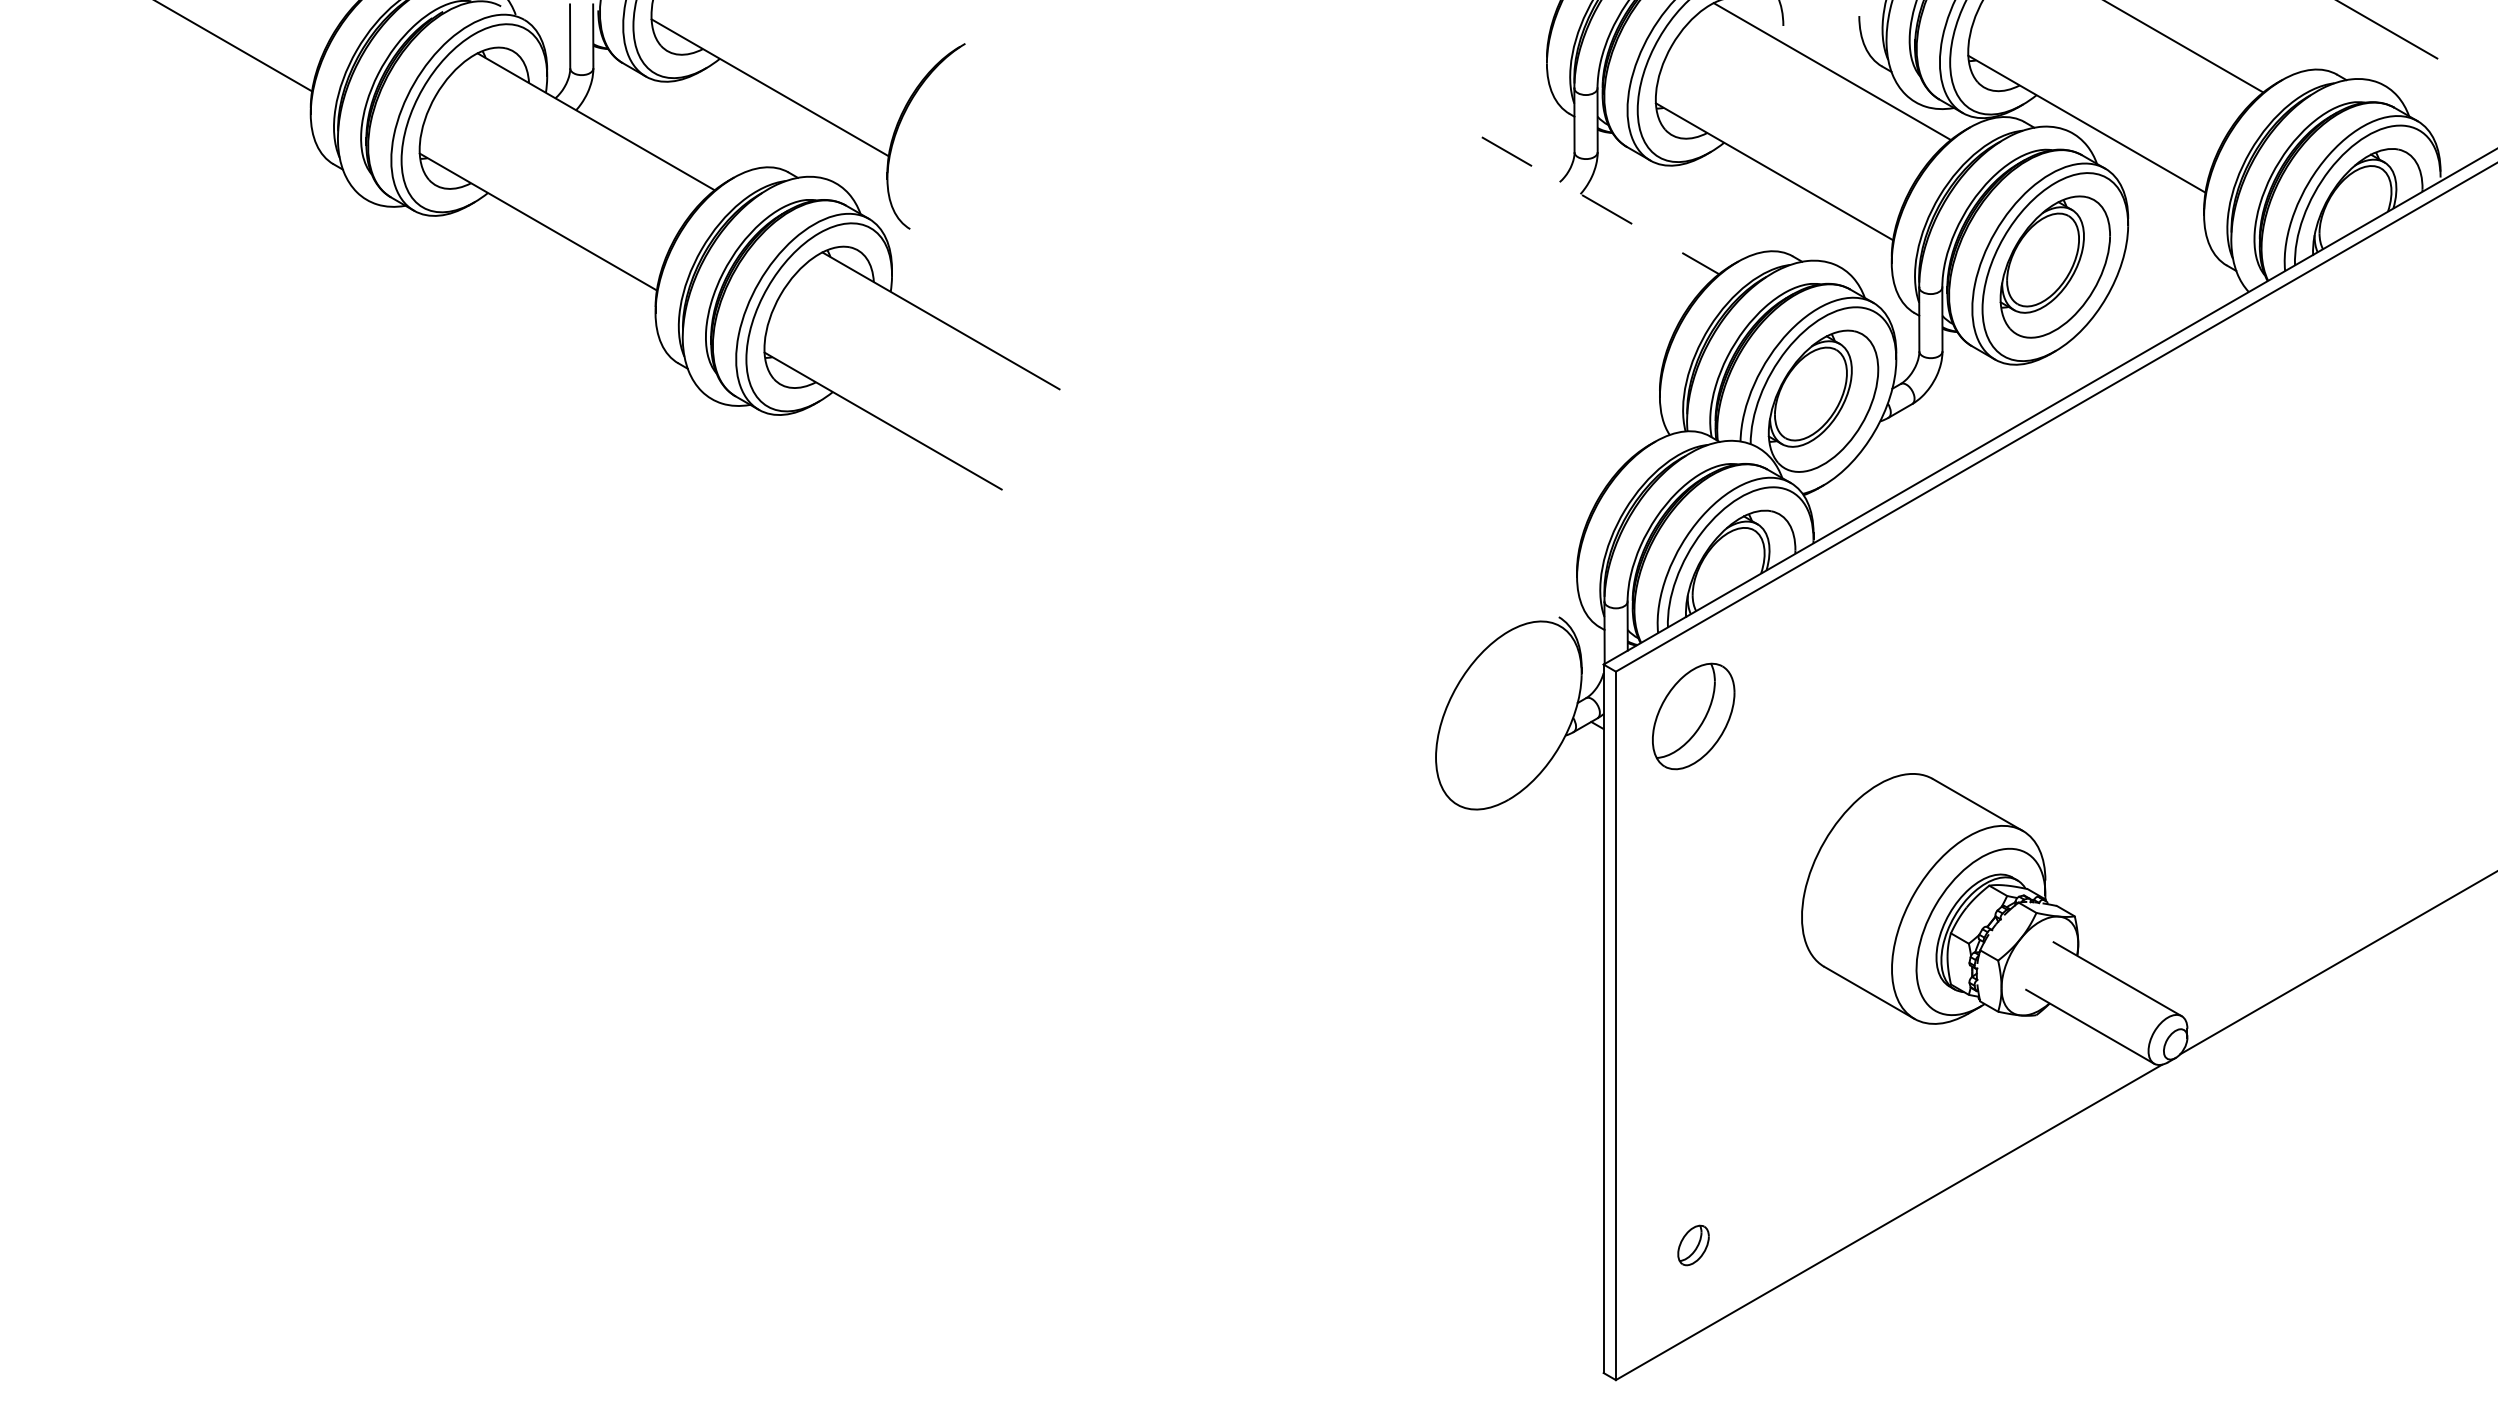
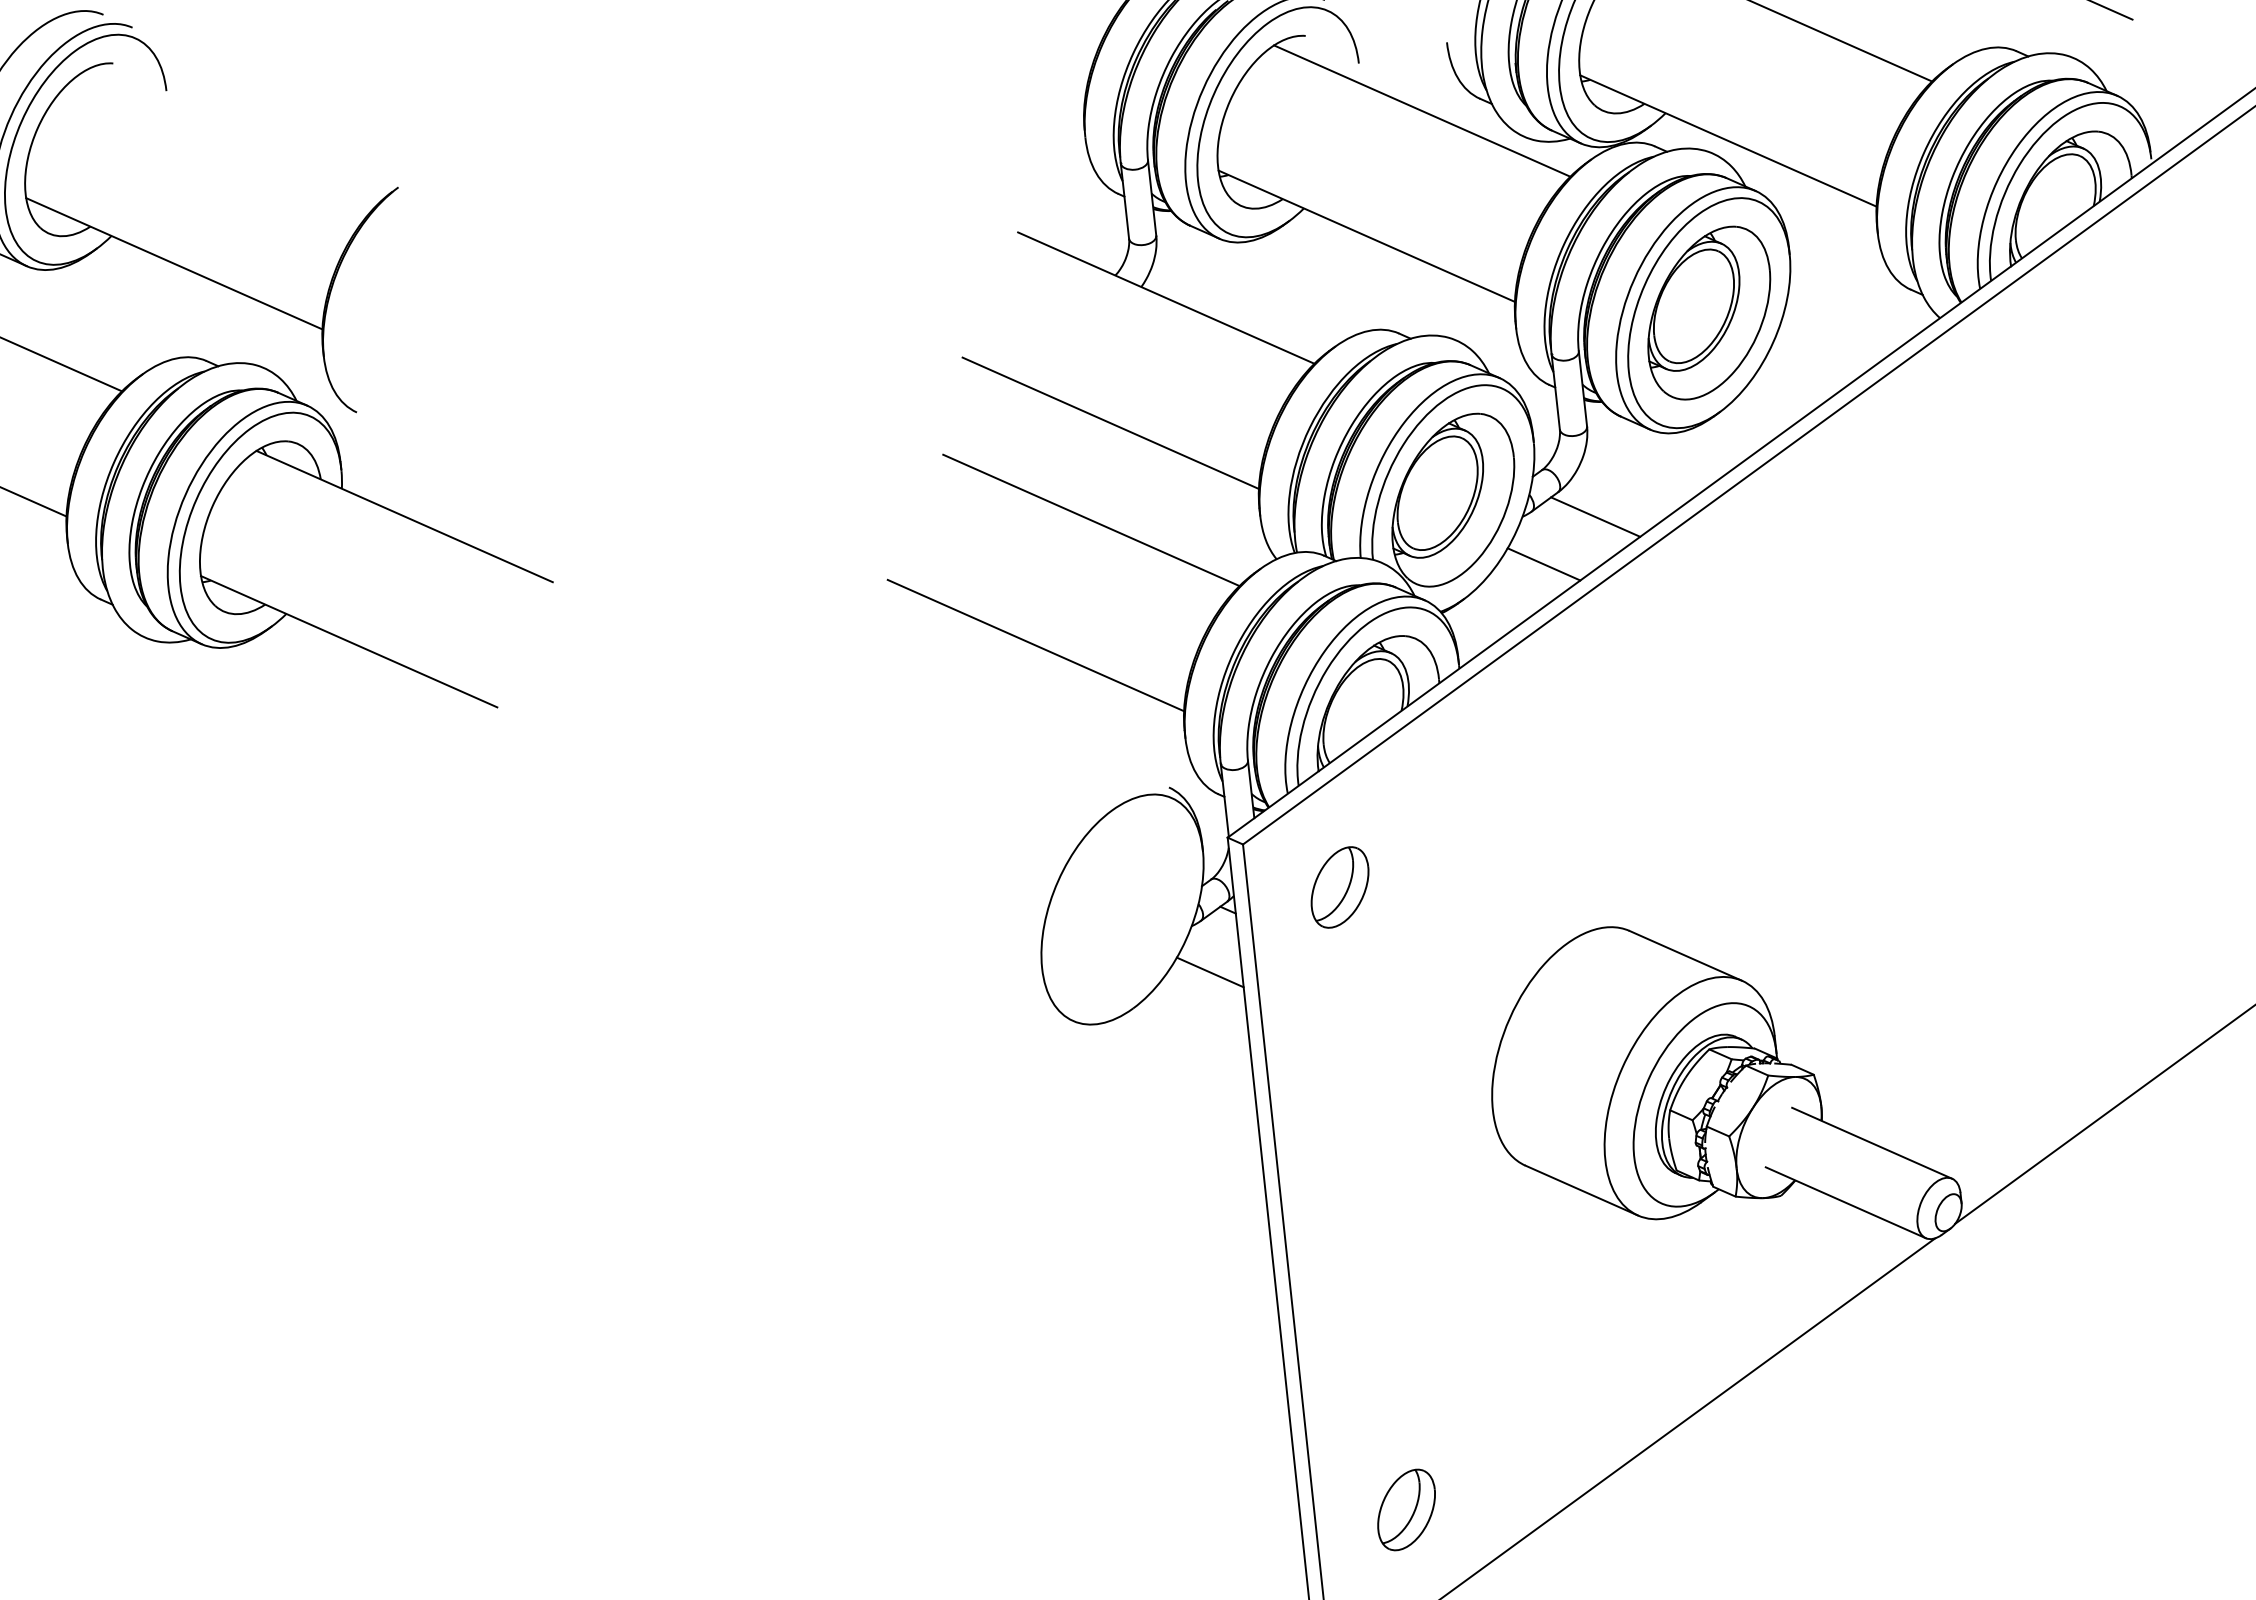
line: (1600, 205) -> (1166, 297), dashed -> solid
line: (1542, 305) -> (1110, 422), added
line: (1517, 385) -> (1091, 520), added
line: (1941, 427) -> (1595, 516), added
line: (1893, 463) -> (1543, 564), added
line: (1459, 485) -> (1035, 645), added
part: (1693, 716) -> (1339, 887), size x0.62
line: (1576, 775) -> (1209, 971), added
part: (1693, 1245) -> (1406, 1510), size x1.67

